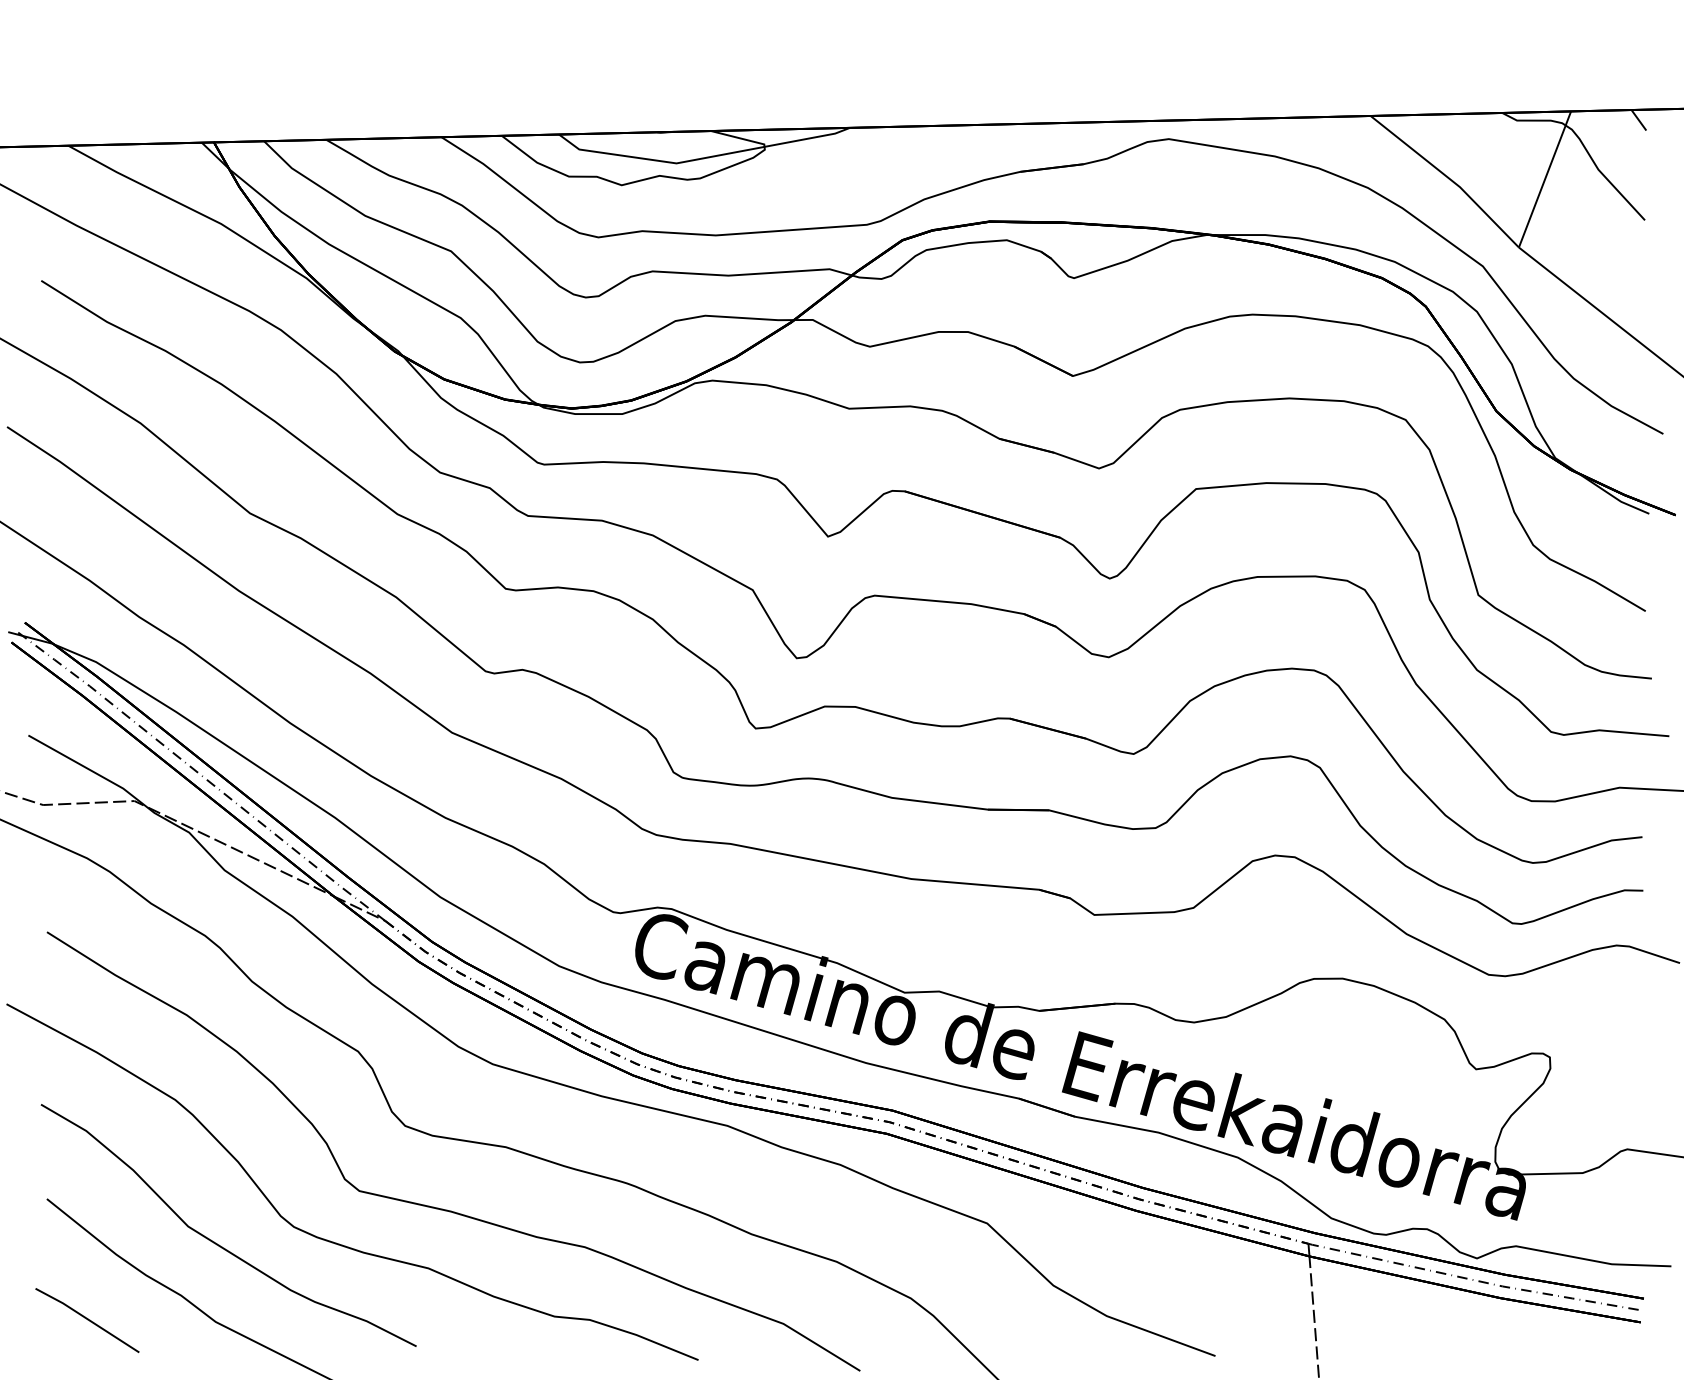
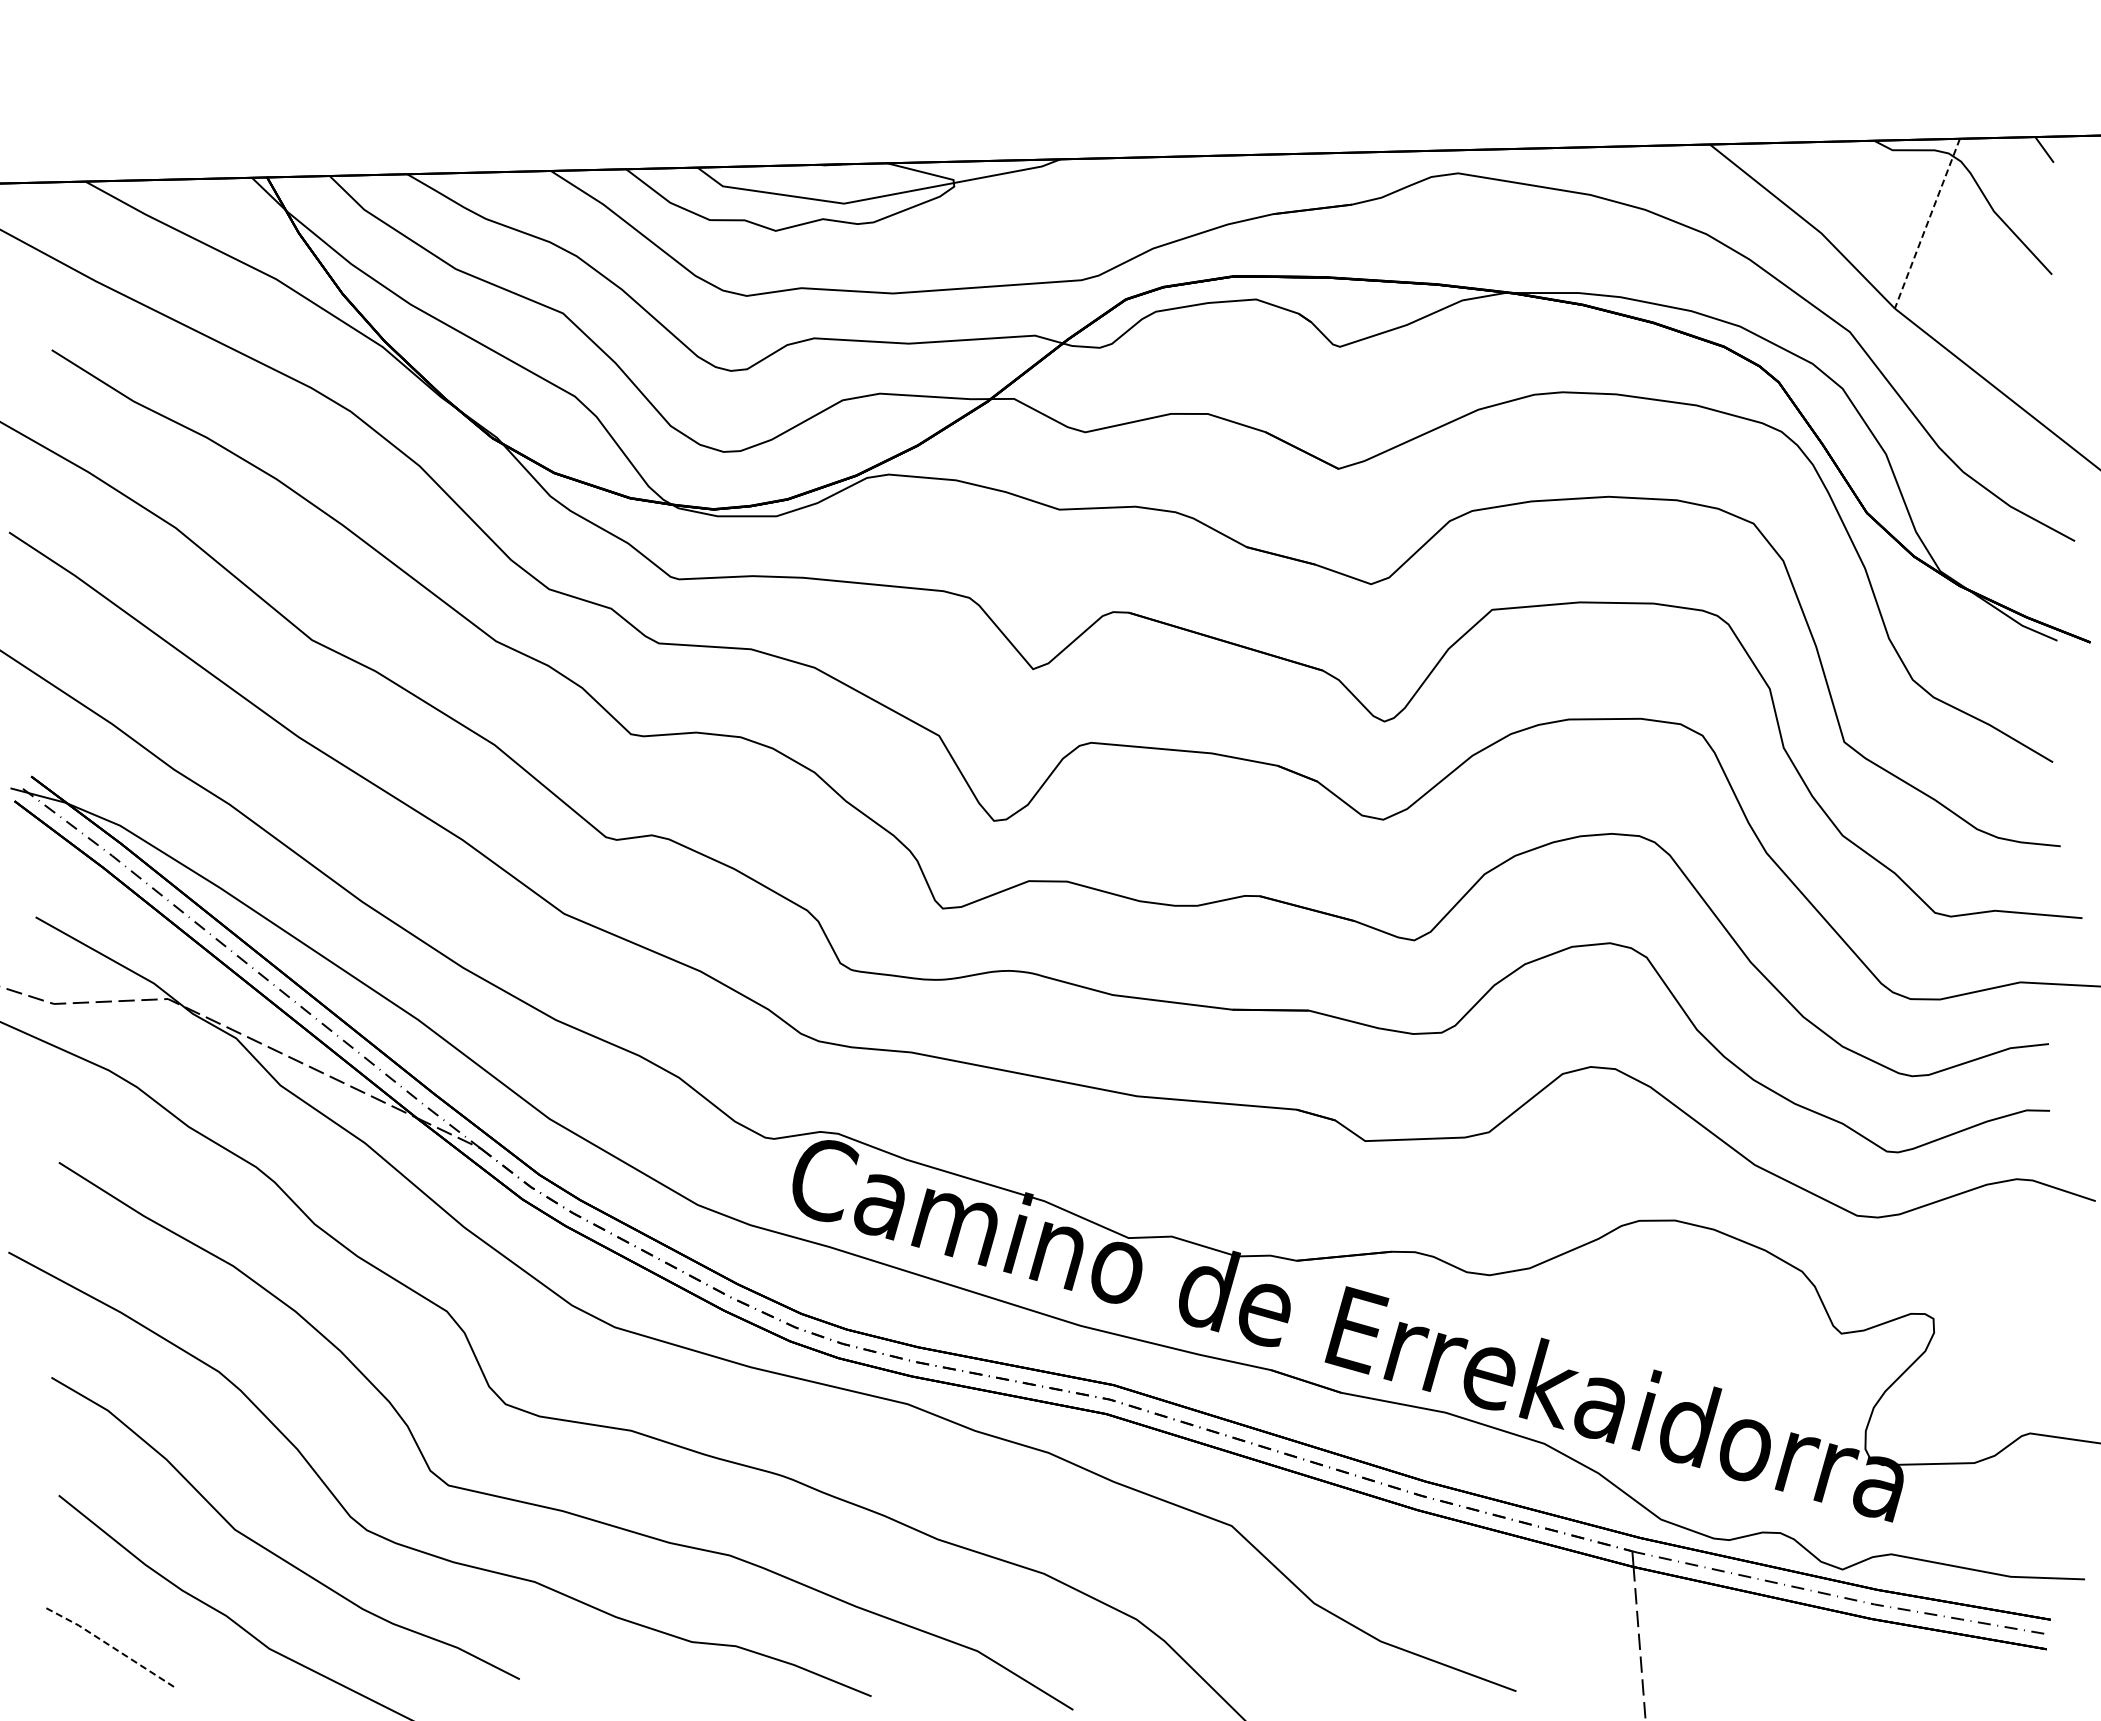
line: (1545, 179) -> (1927, 223), solid -> dashed
line: (87, 1319) -> (109, 1645), solid -> dashed

